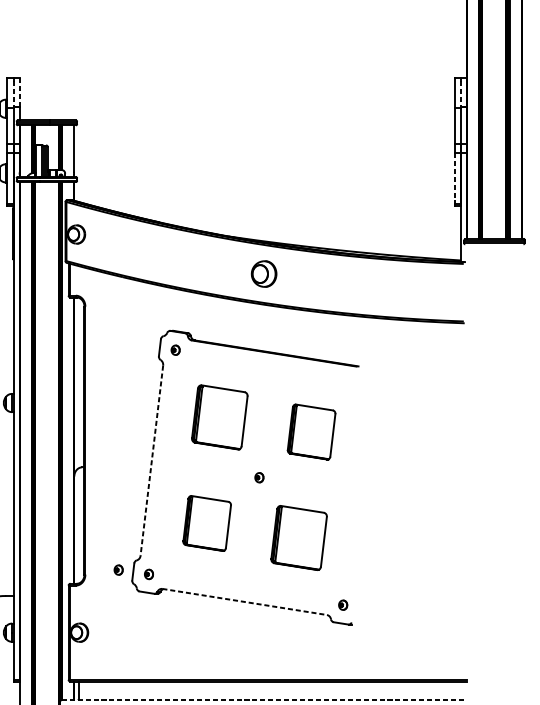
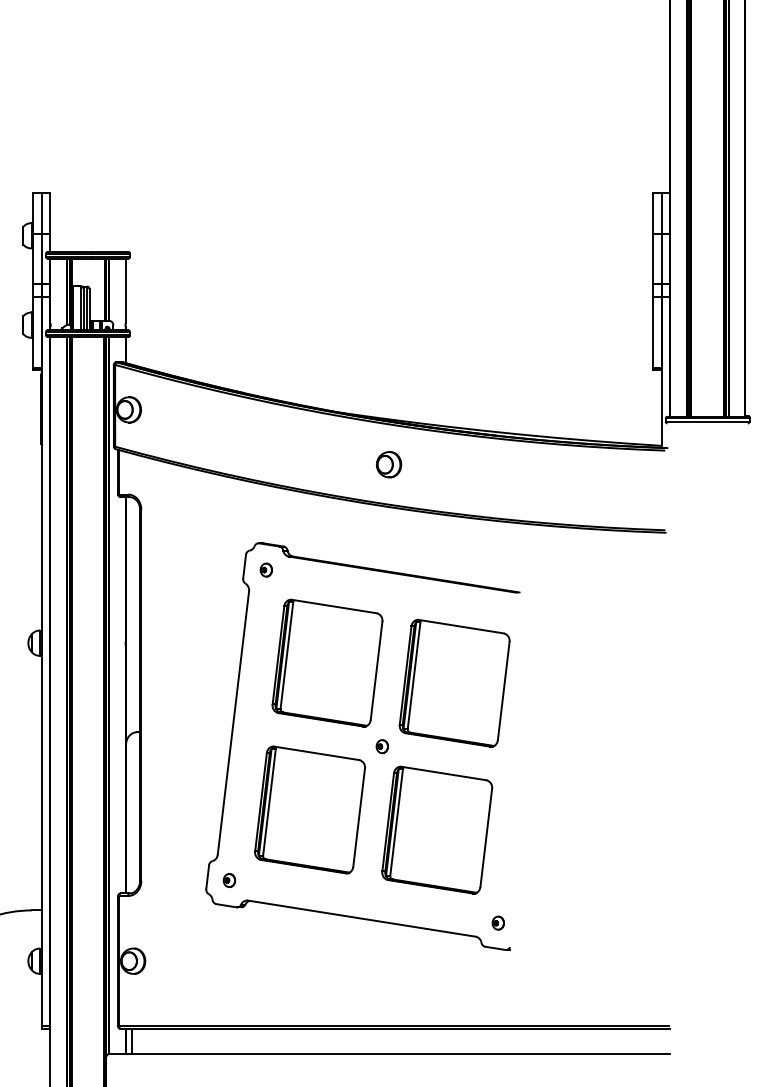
line: (19, 93) -> (50, 214), dashed -> solid
line: (13, 94) -> (41, 215), dashed -> solid
line: (461, 94) -> (661, 215), dashed -> solid
line: (455, 178) -> (653, 332), dashed -> solid
part: (264, 273) -> (389, 464), size x0.71
part: (219, 416) -> (327, 662), size x1.43
part: (311, 432) -> (454, 683), size x1.67
line: (151, 461) -> (233, 723), dashed -> solid
part: (206, 523) -> (309, 809), size x1.67
part: (299, 537) -> (437, 829), size x1.43
part: (118, 570) -> (187, 874), removed
line: (245, 601) -> (362, 918), dashed -> solid
line: (264, 700) -> (389, 1054), dashed -> solid

